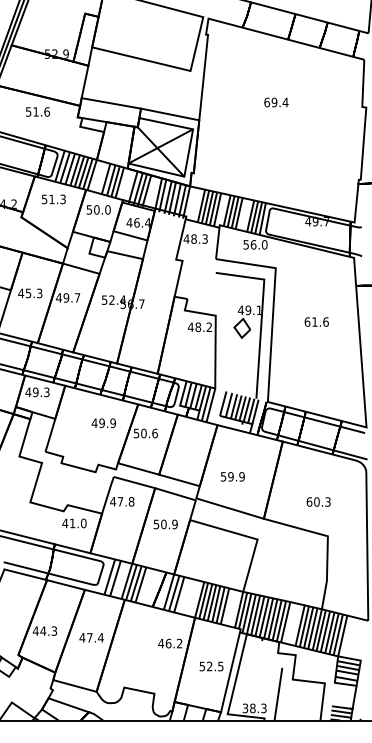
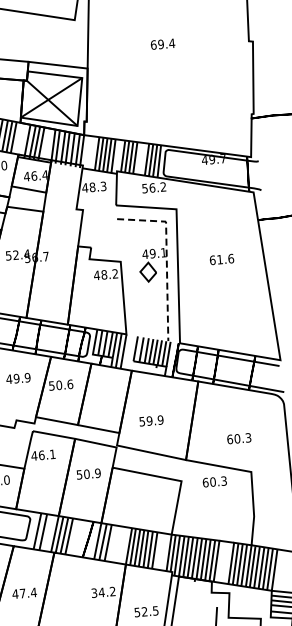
text: (264, 244) -> (163, 186), 56.0 -> 56.2
line: (262, 314) -> (167, 256), solid -> dashed
text: (125, 501) -> (46, 454), 47.8 -> 46.1
part: (290, 542) -> (214, 481), added
text: (164, 643) -> (97, 592), 46.2 -> 34.2

